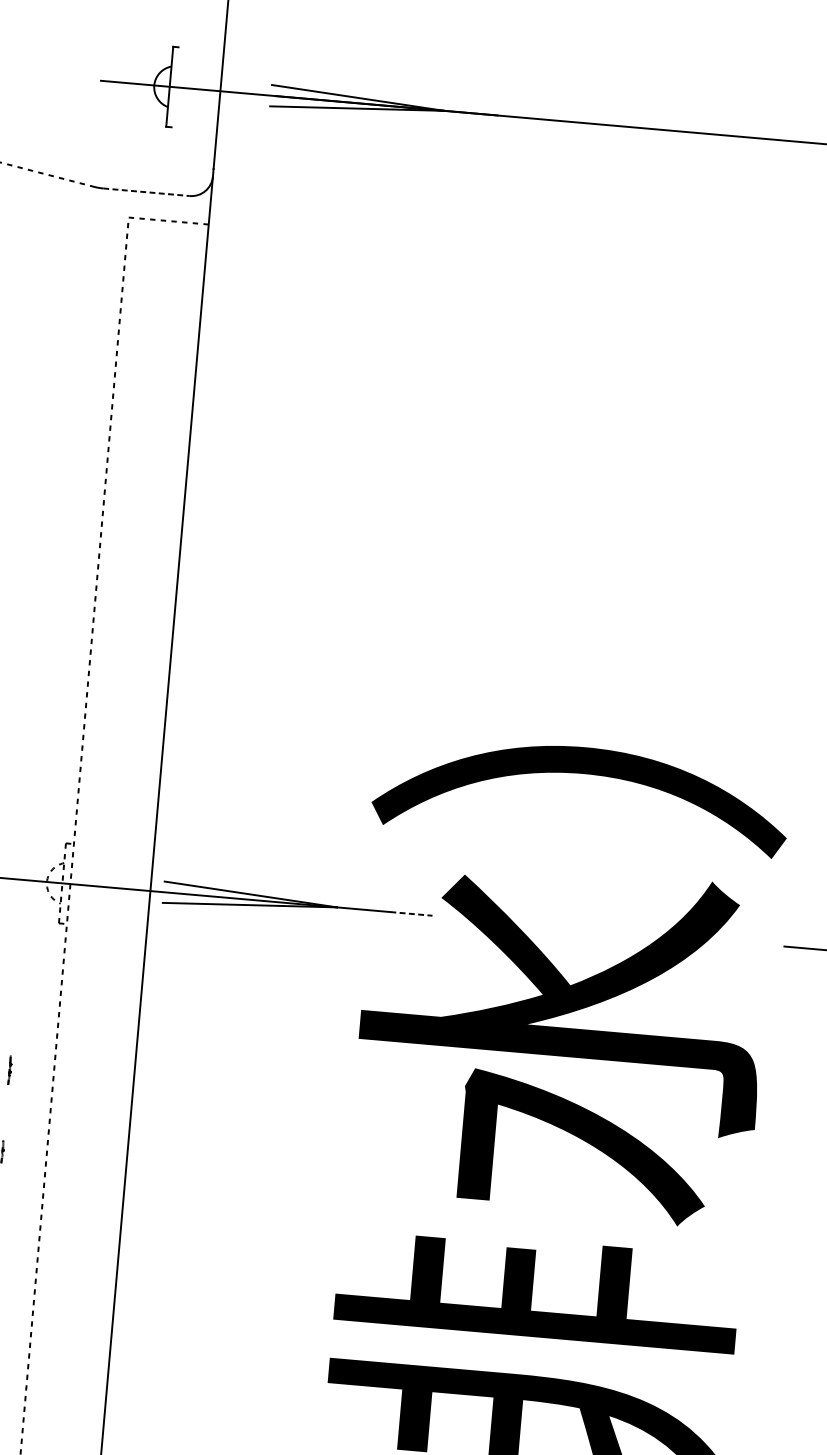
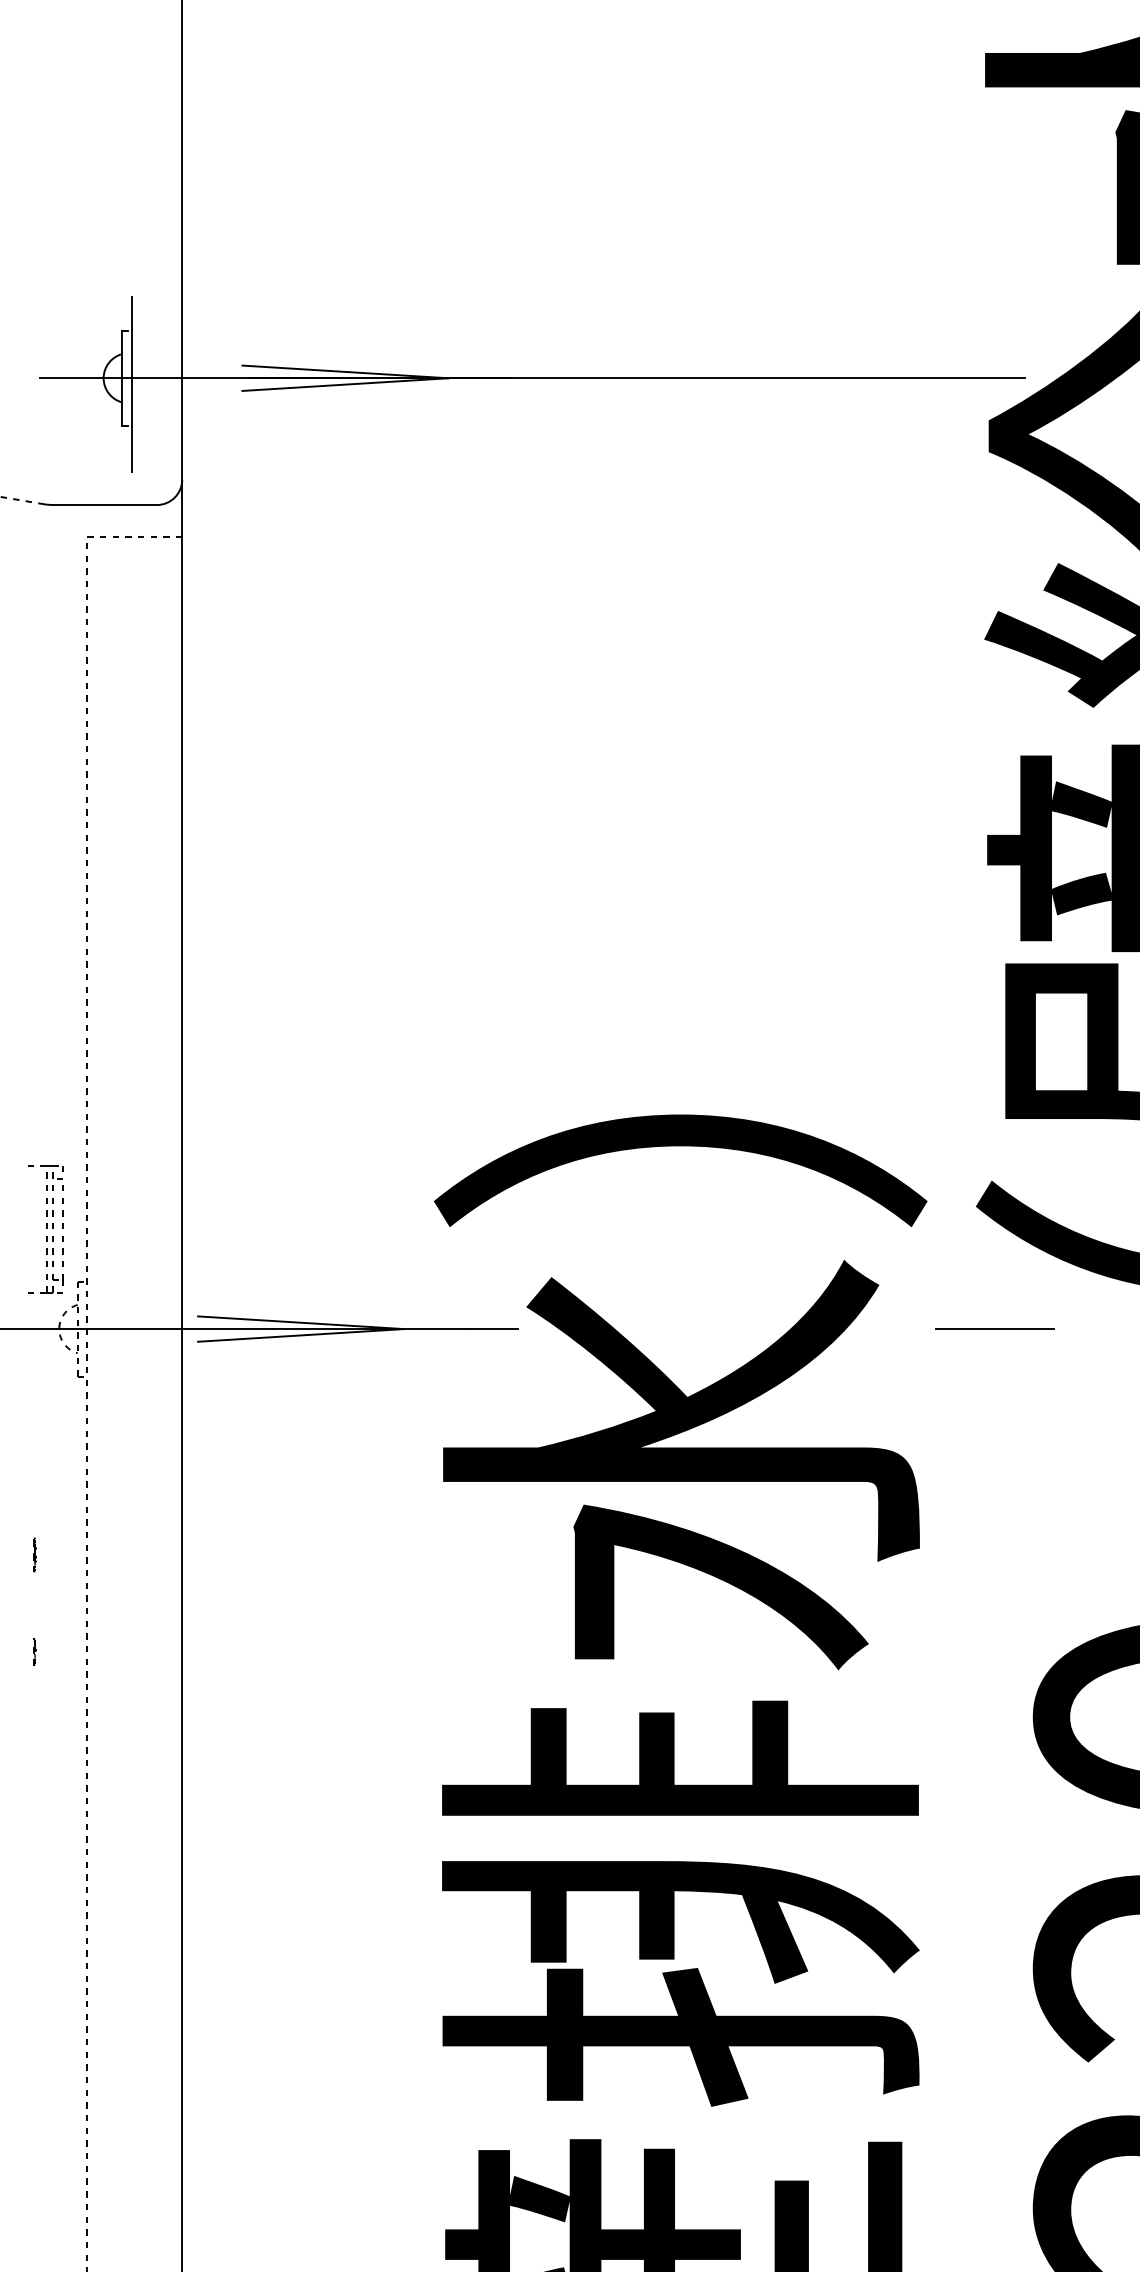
line: (177, 92) -> (131, 384), added
line: (146, 192) -> (105, 505), dashed -> solid
part: (42, 797) -> (45, 1229), added
line: (412, 914) -> (493, 1329), dashed -> solid

